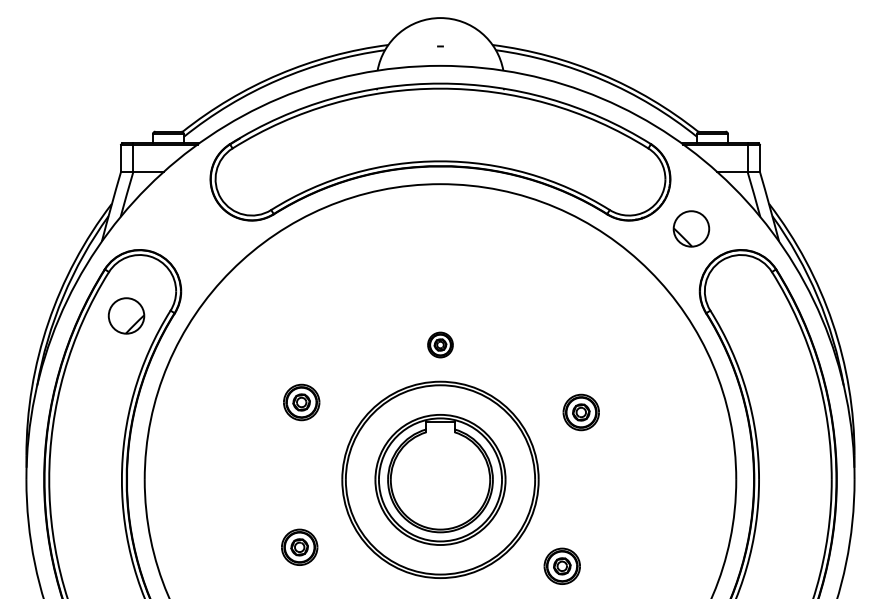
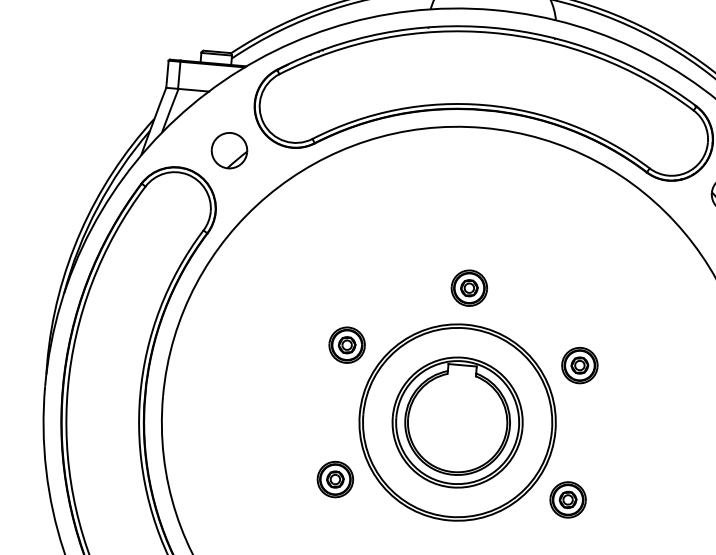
part: (126, 315) -> (229, 150), moved
part: (440, 344) -> (469, 287), size x1.43
part: (301, 402) -> (346, 345), moved
part: (580, 412) -> (579, 365), moved
part: (299, 546) -> (335, 478), moved
part: (561, 565) -> (567, 499), moved

